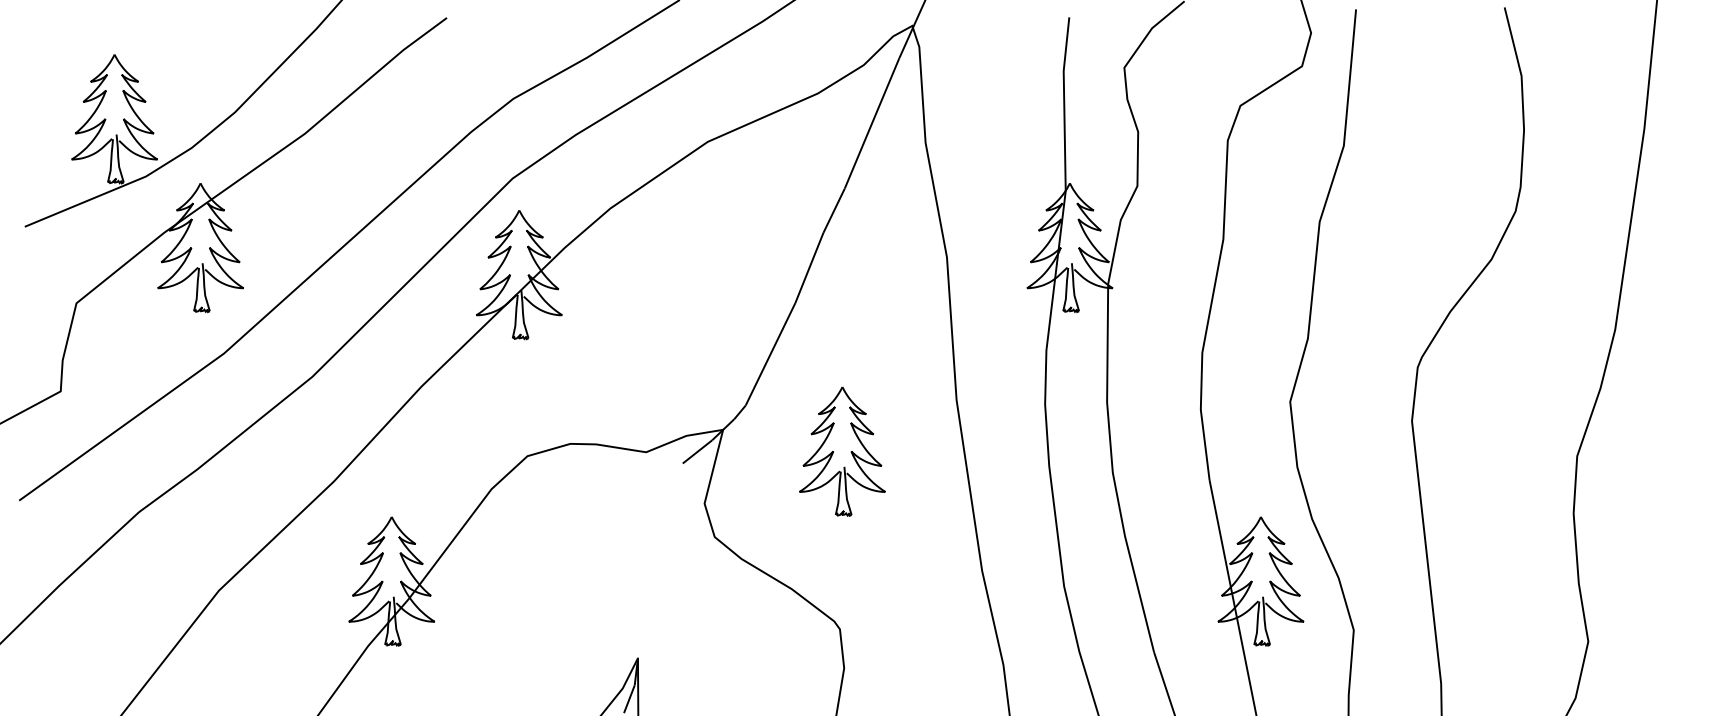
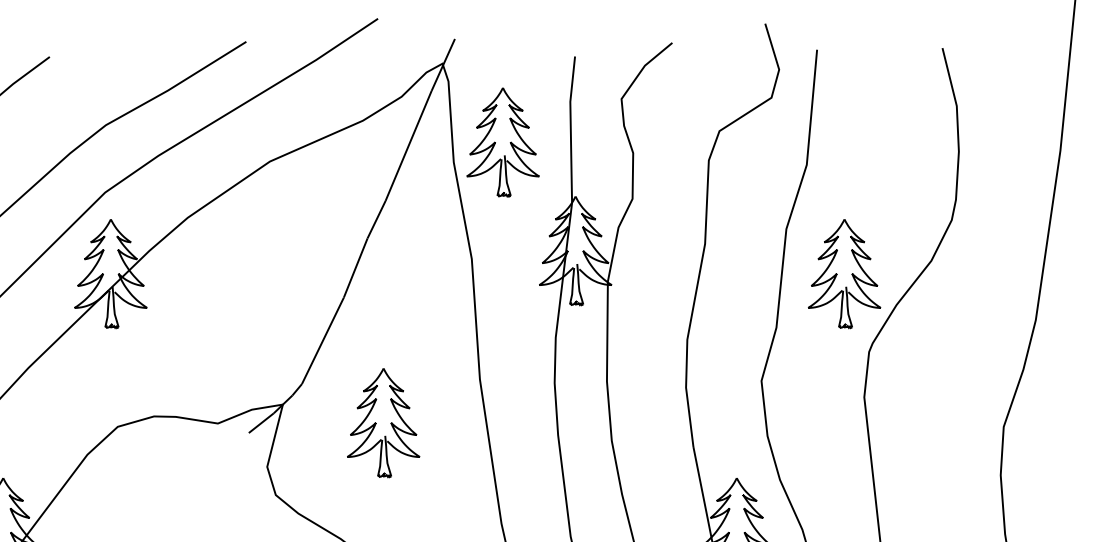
part: (983, 119) -> (502, 142), added
part: (1388, 275) -> (844, 274), added

